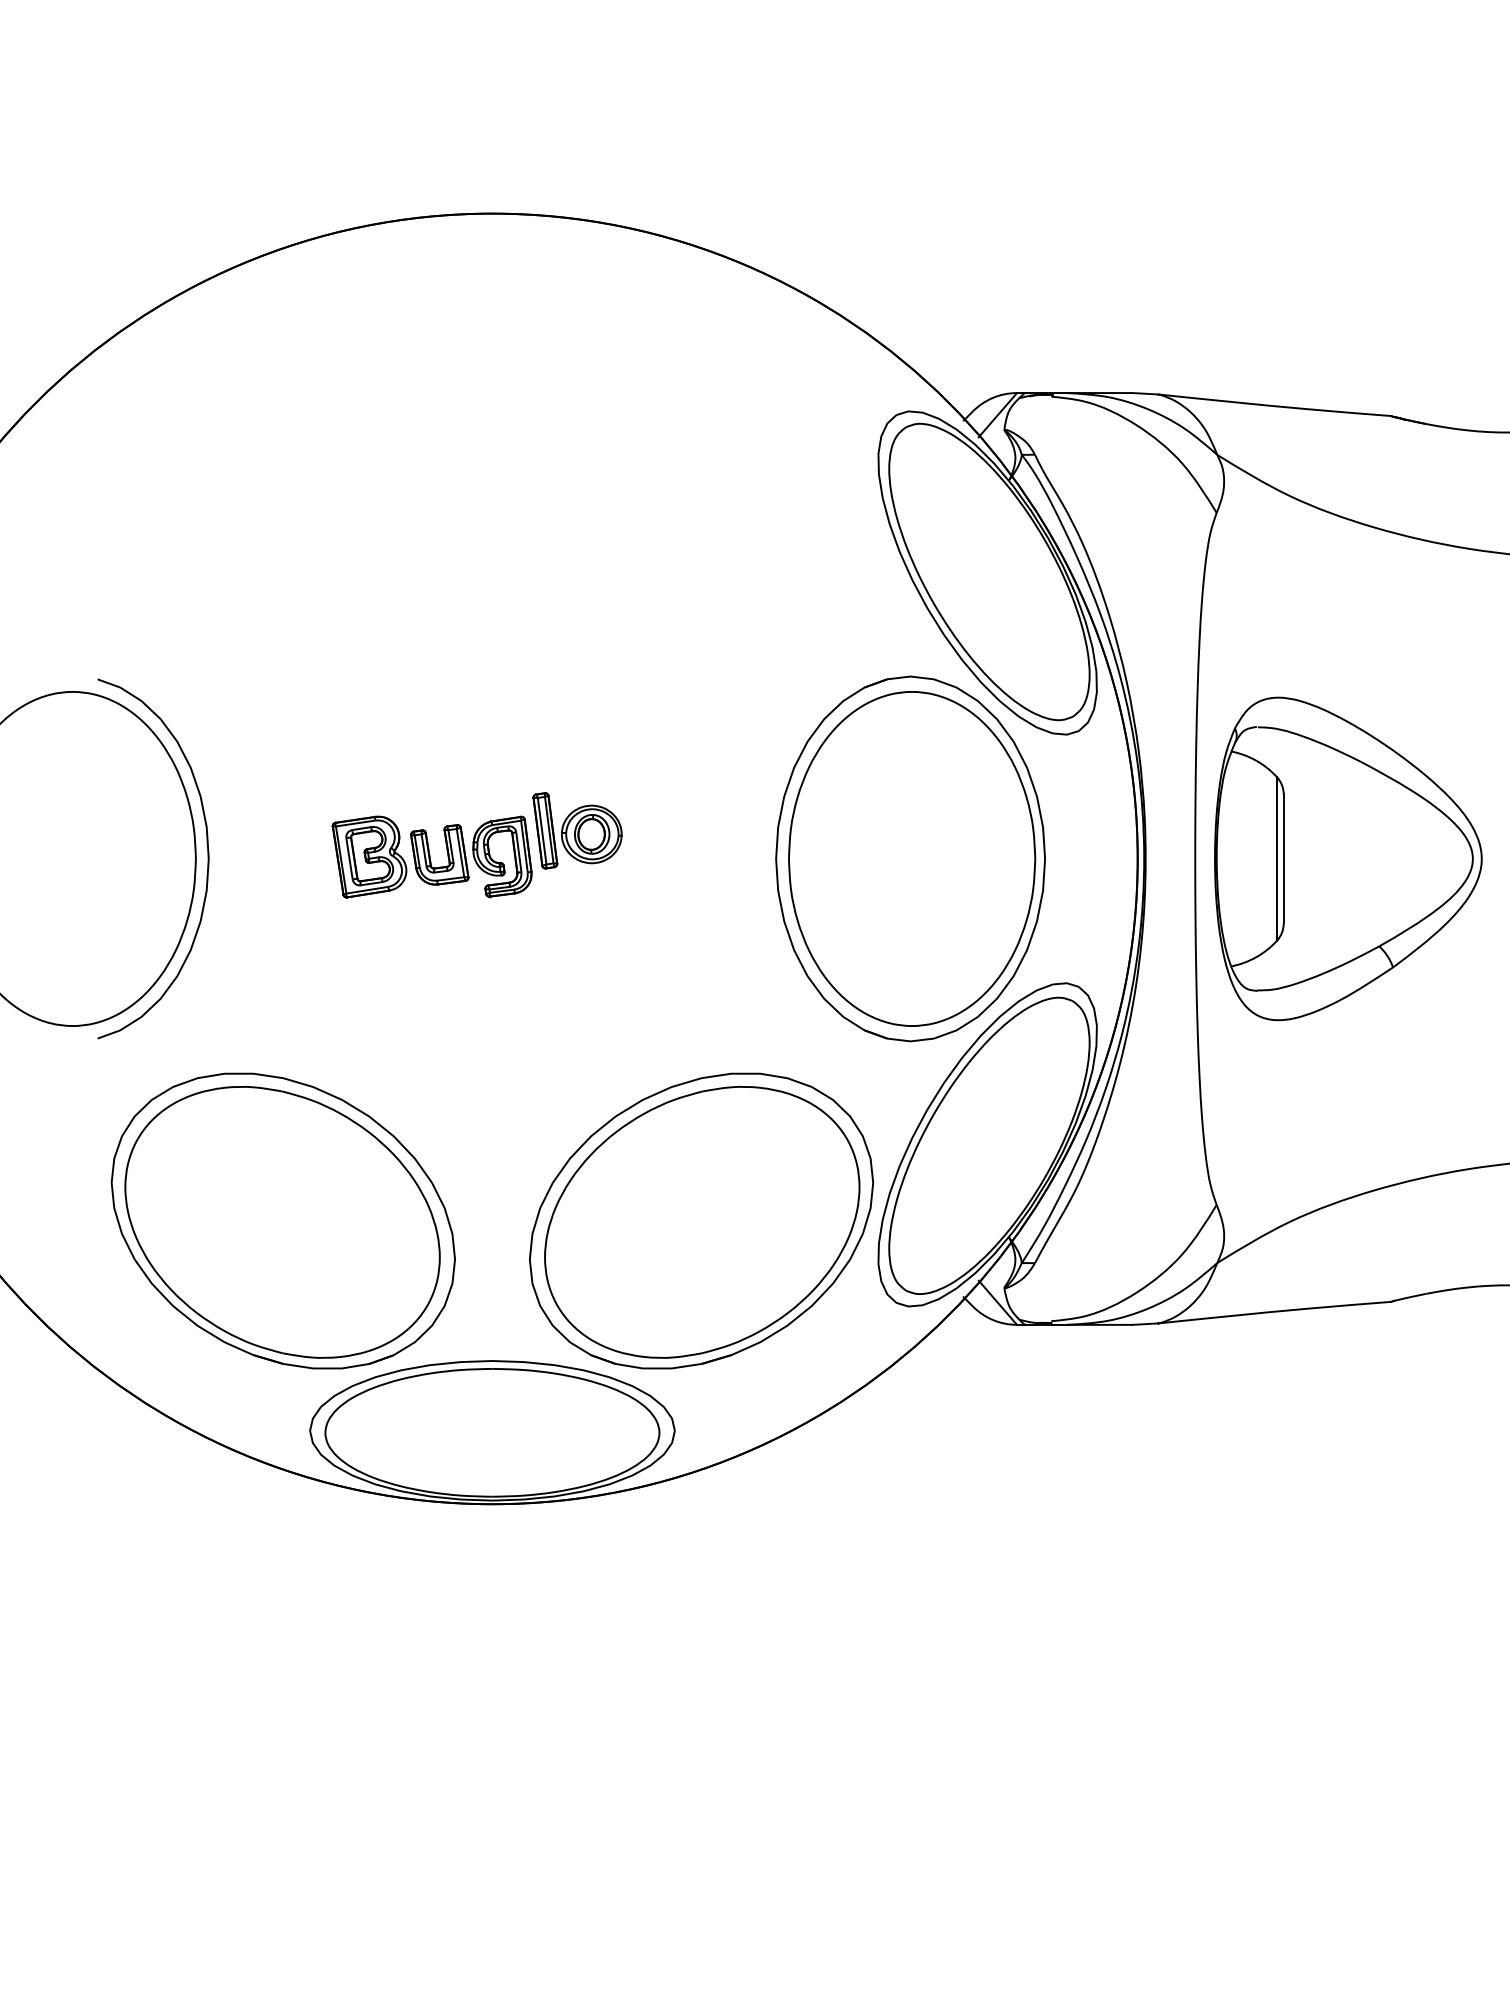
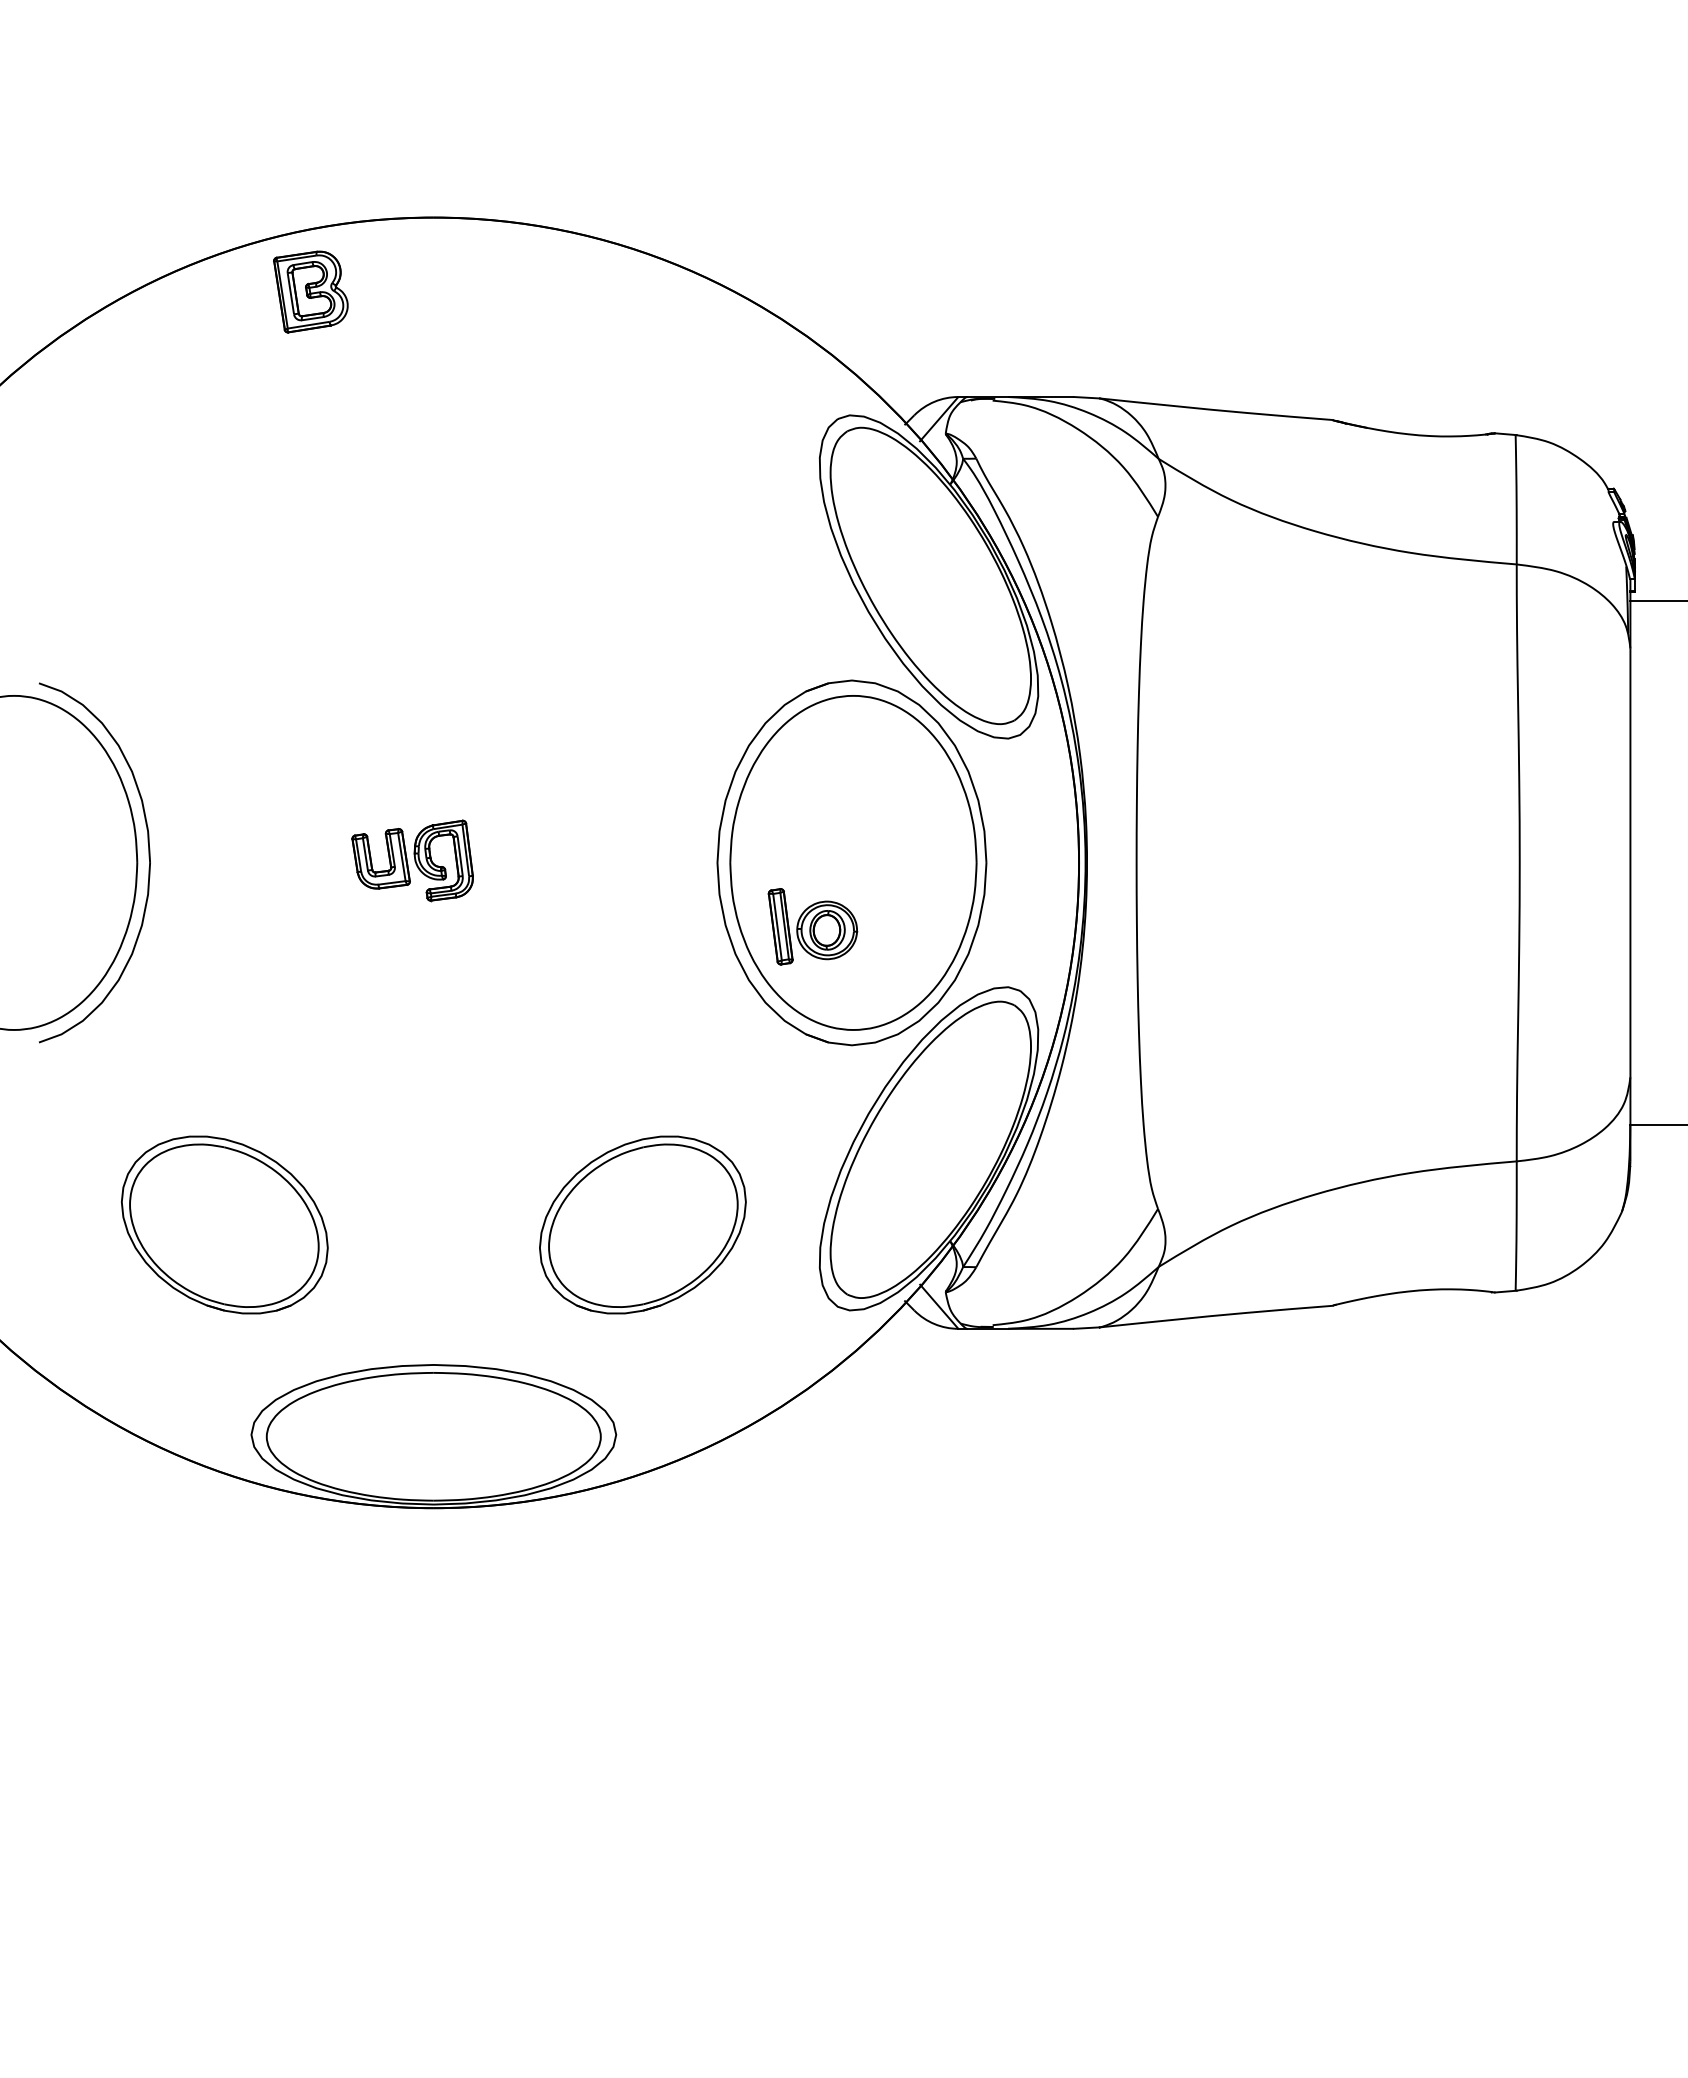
part: (577, 830) -> (812, 926), moved
part: (369, 856) -> (310, 291), moved
part: (1348, 858) -> (1289, 862), removed
part: (283, 1220) -> (224, 1224), size x0.6
part: (701, 1220) -> (642, 1224), size x0.6

